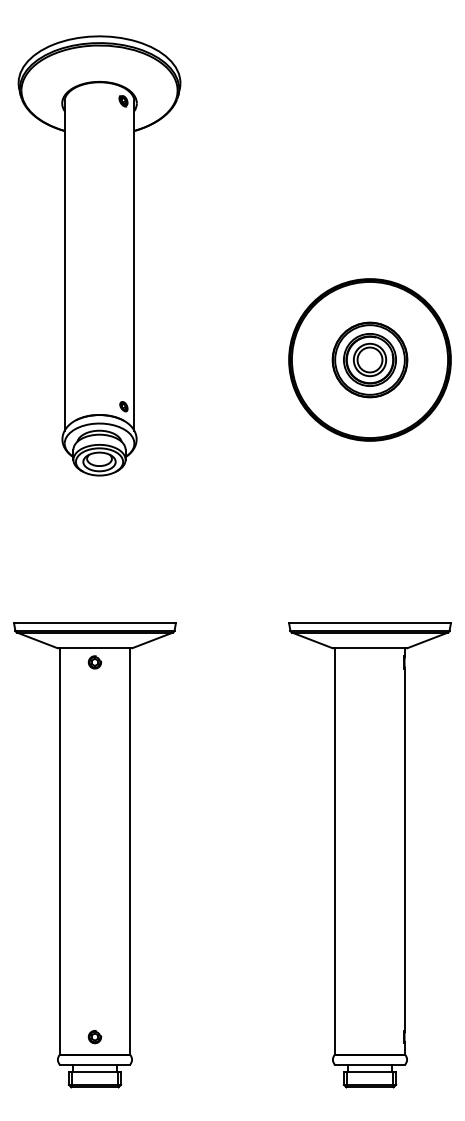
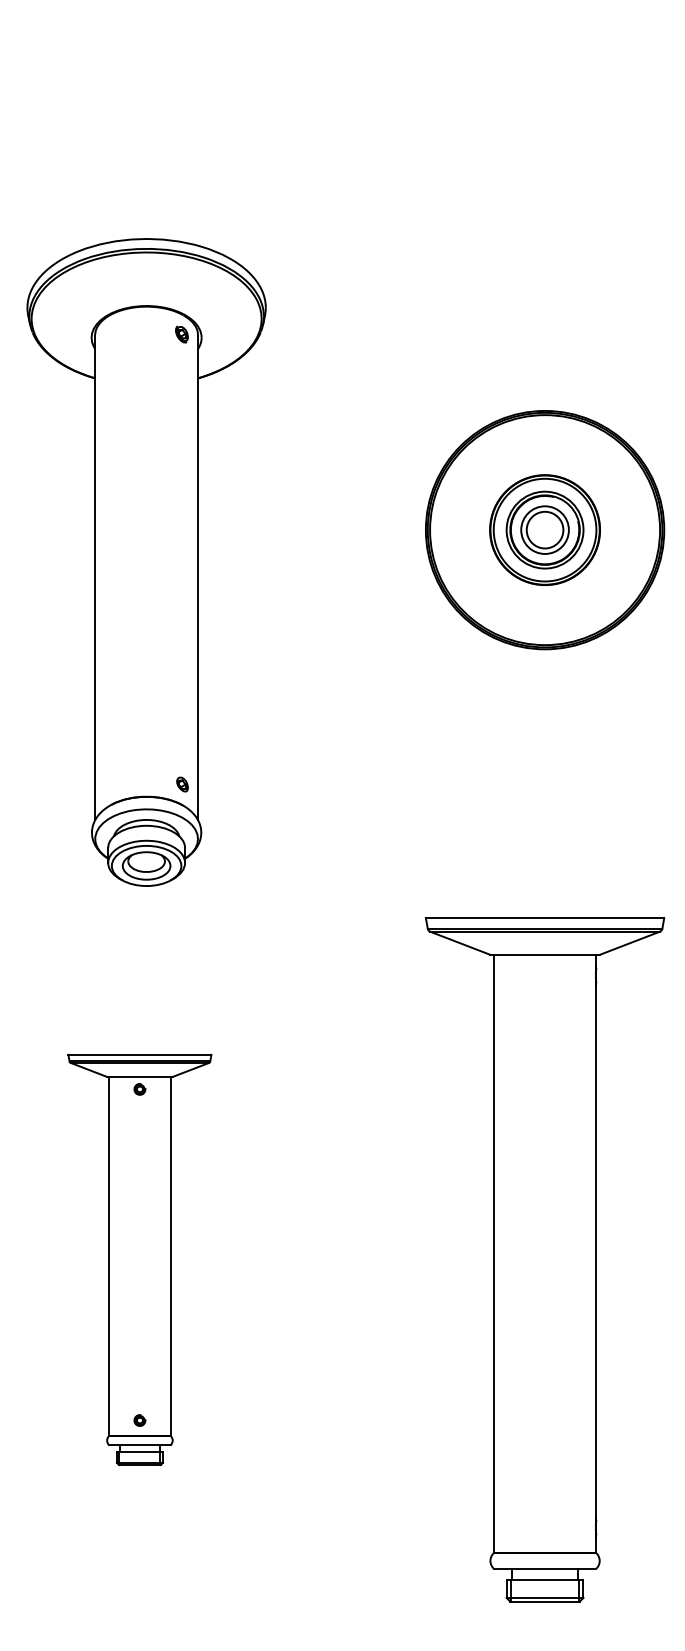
part: (99, 255) -> (146, 561), moved
part: (94, 855) -> (139, 1260), size x0.6

